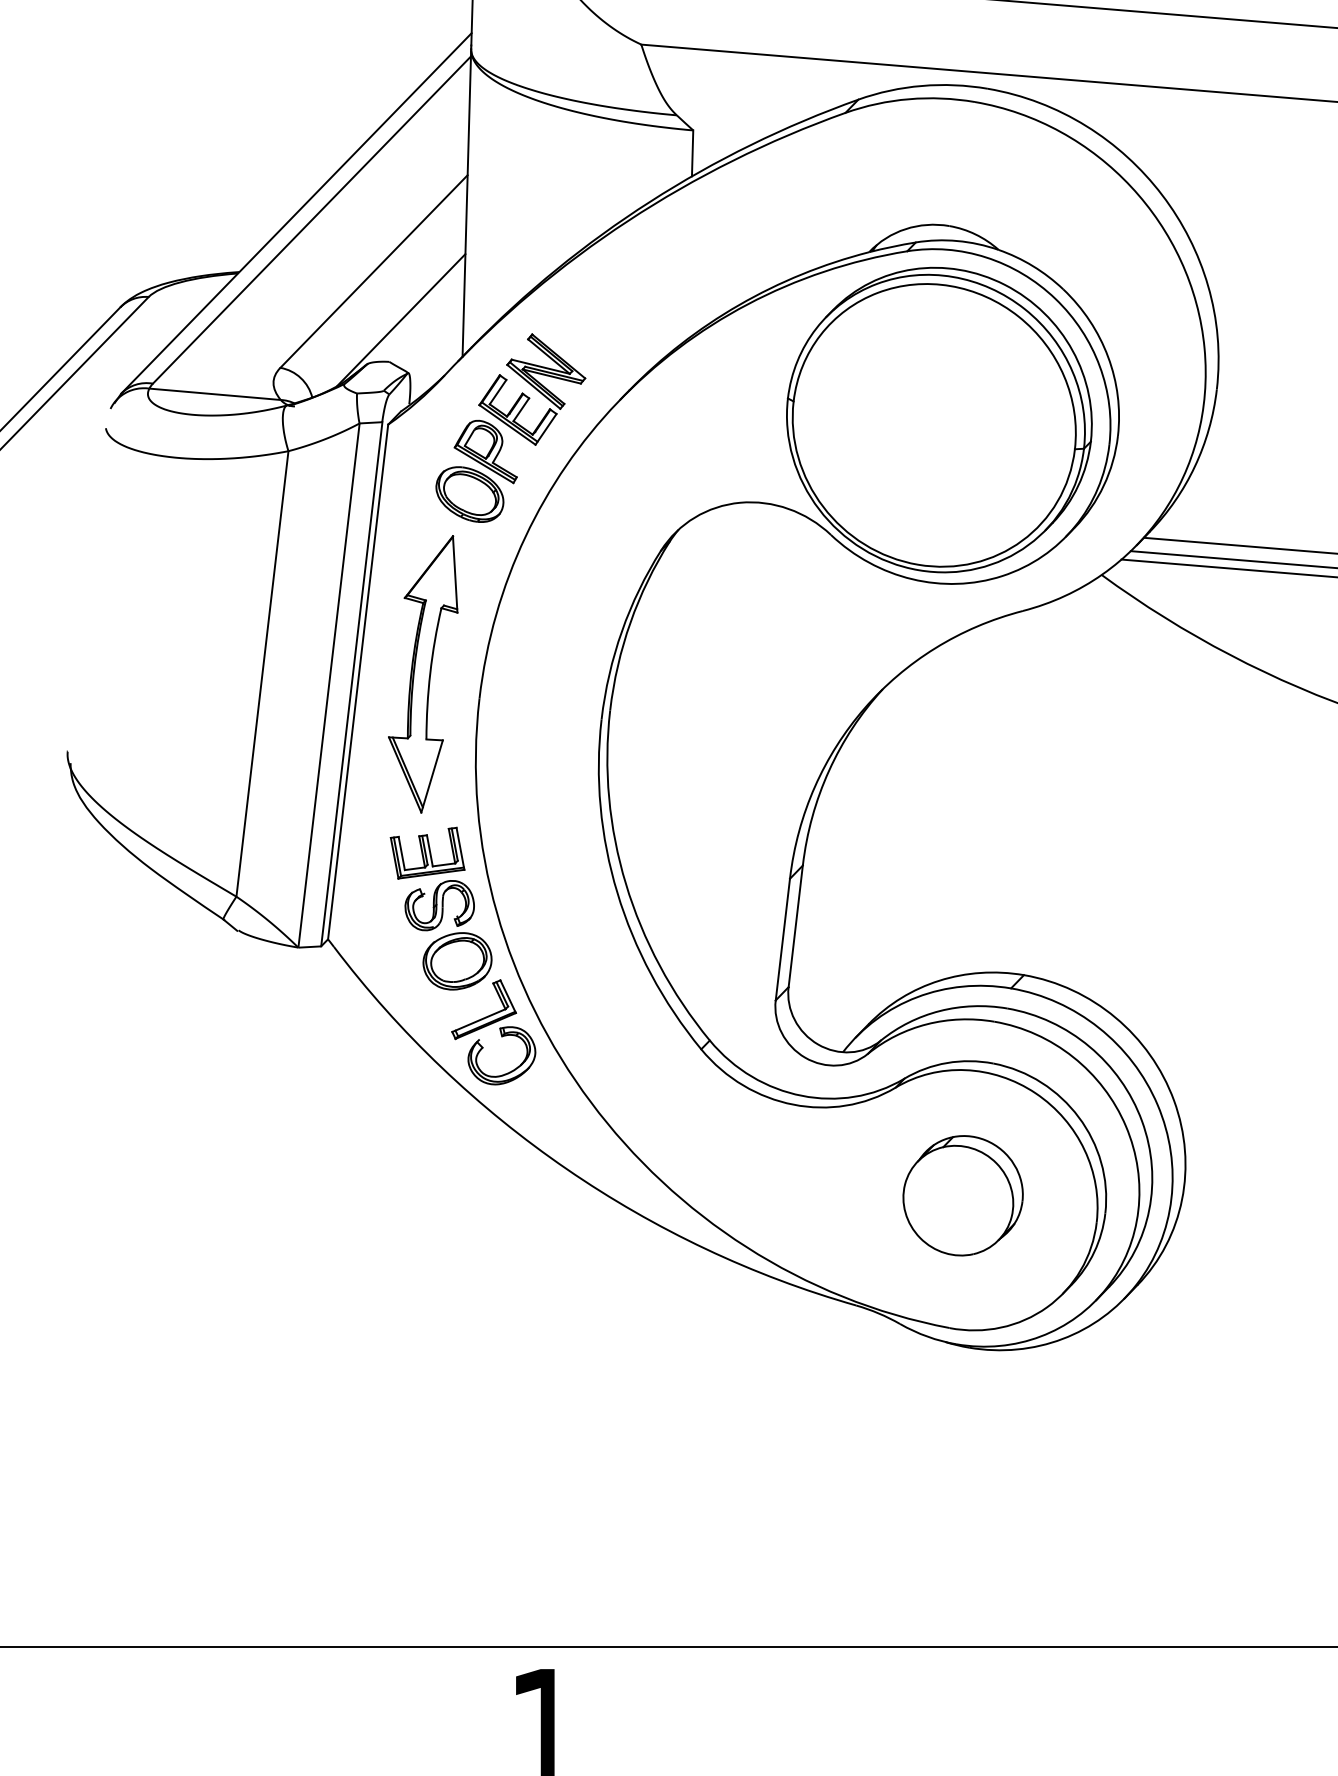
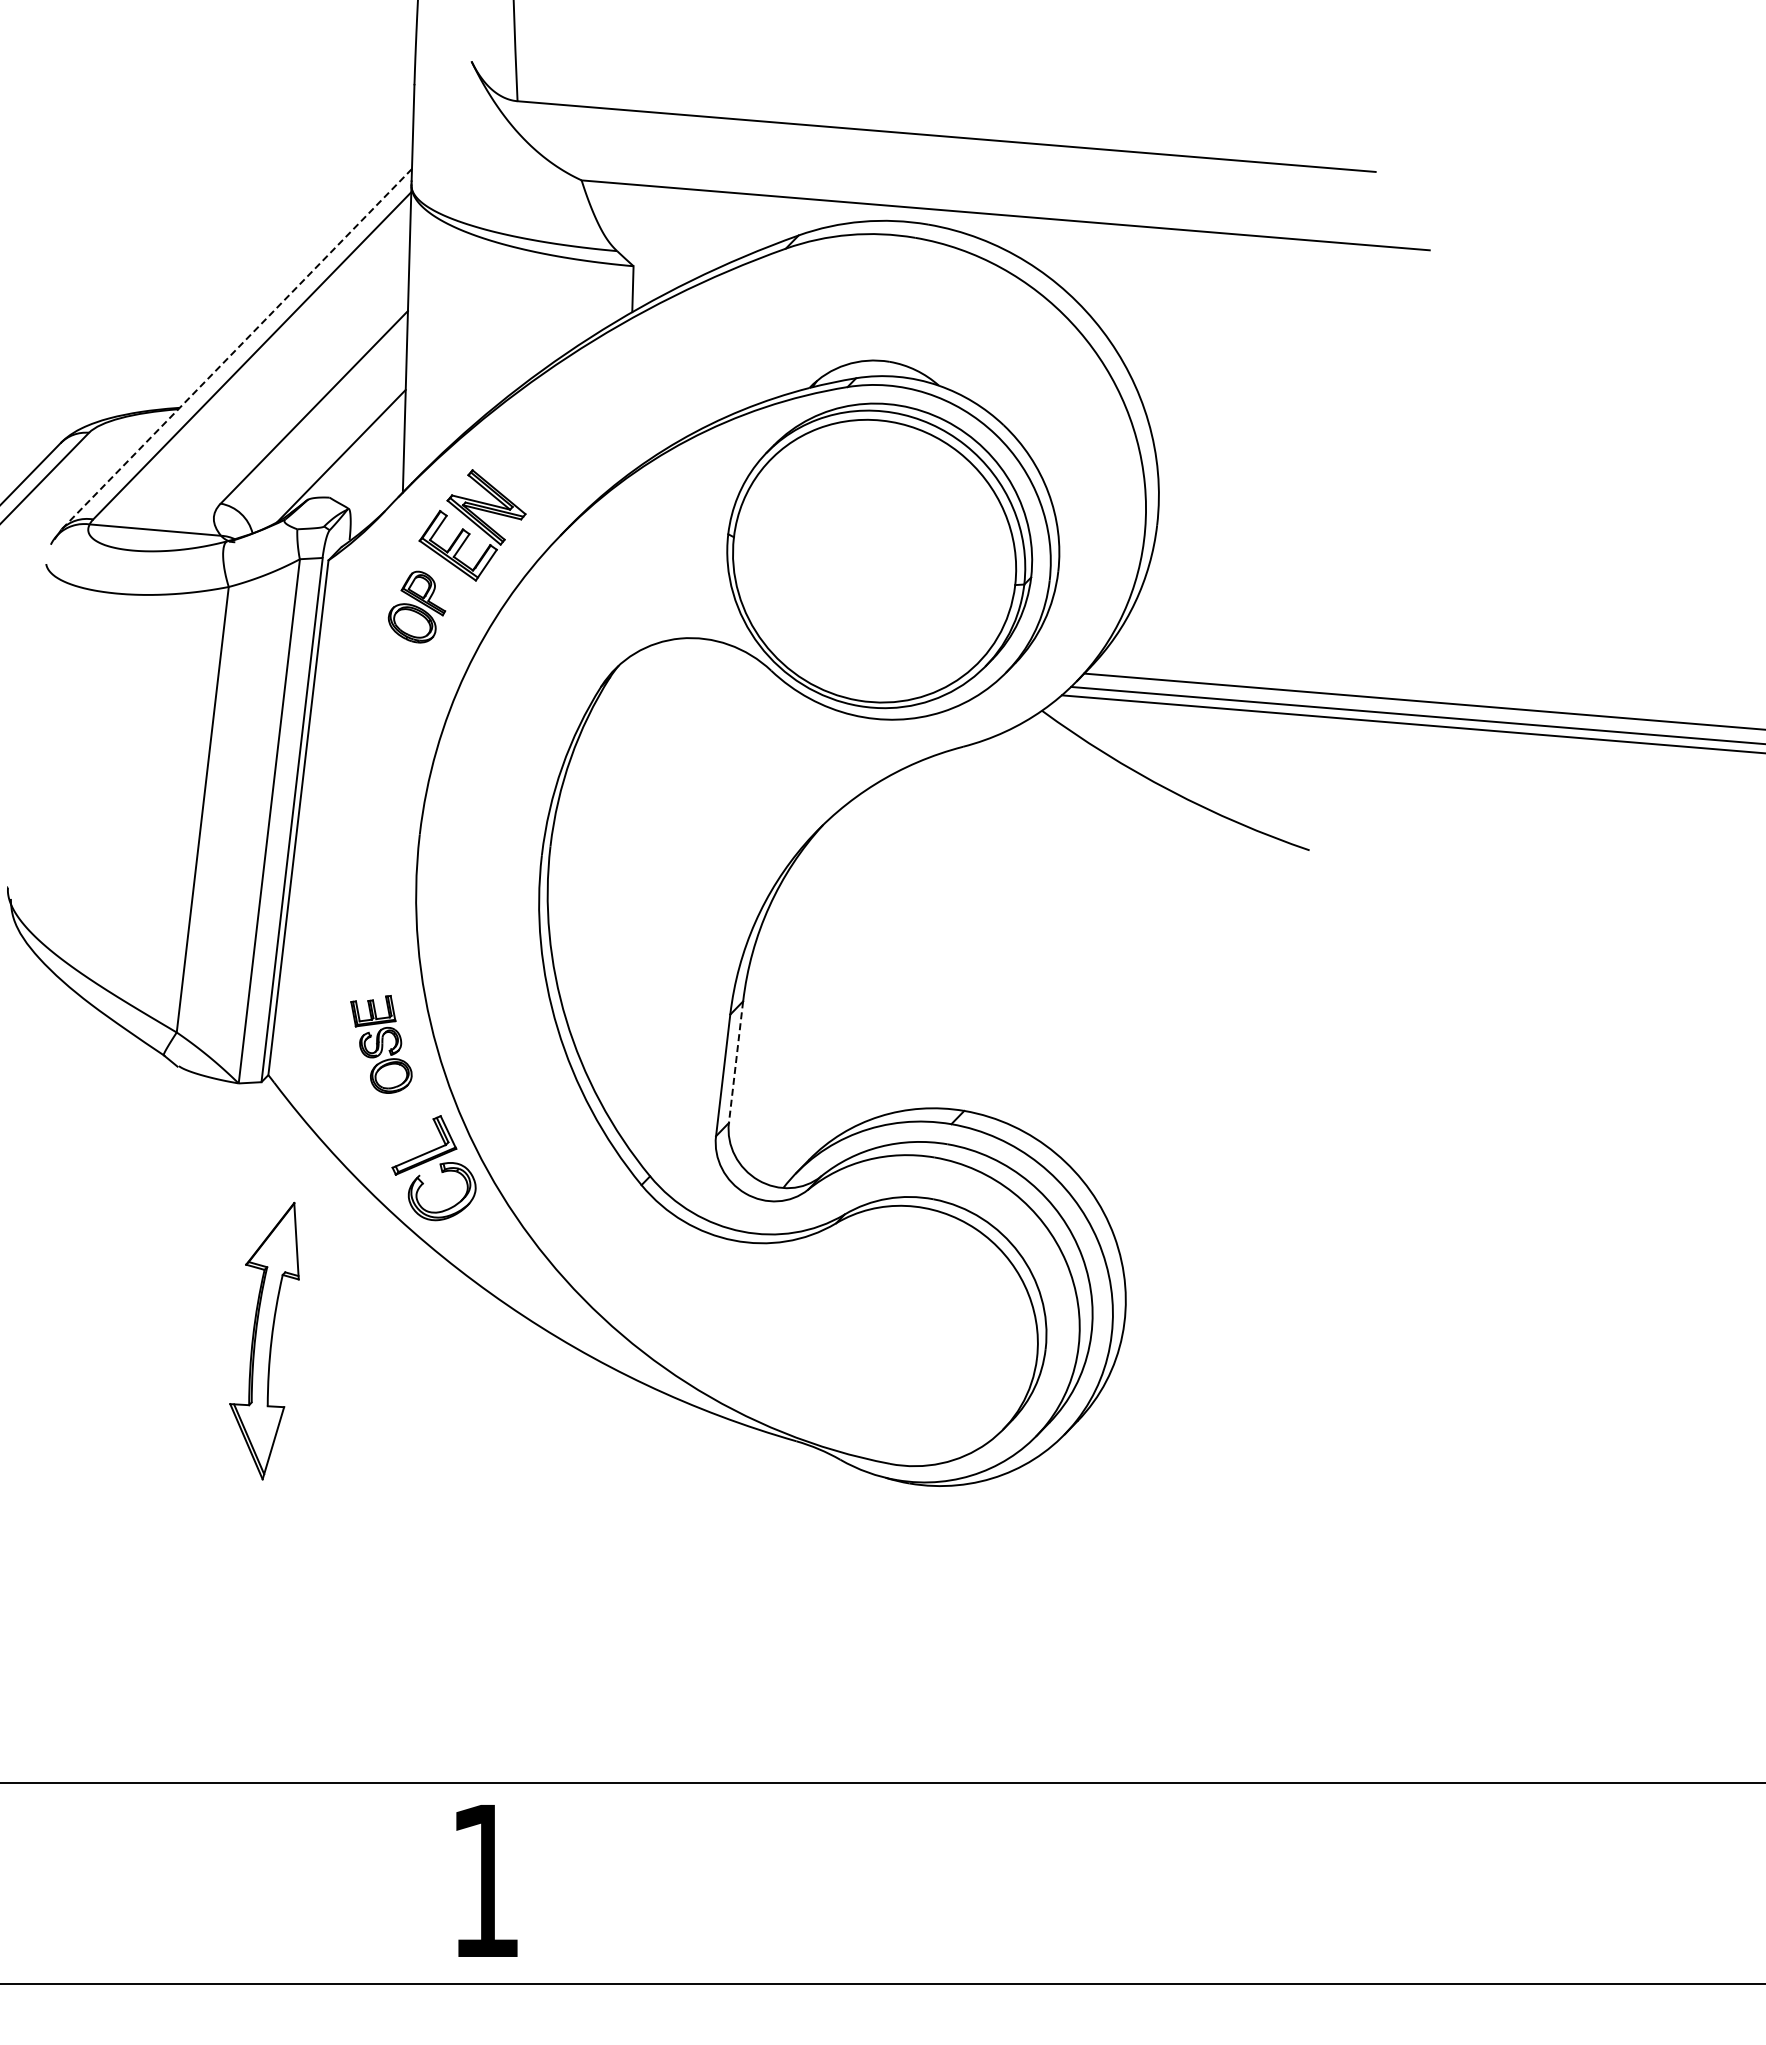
line: (296, 213) -> (236, 349), solid -> dashed
part: (476, 470) -> (416, 606), size x0.7
part: (423, 673) -> (264, 1340), moved
part: (441, 908) -> (381, 1044), size x0.6
line: (795, 926) -> (735, 1062), solid -> dashed
part: (963, 1195) -> (903, 1331), removed

